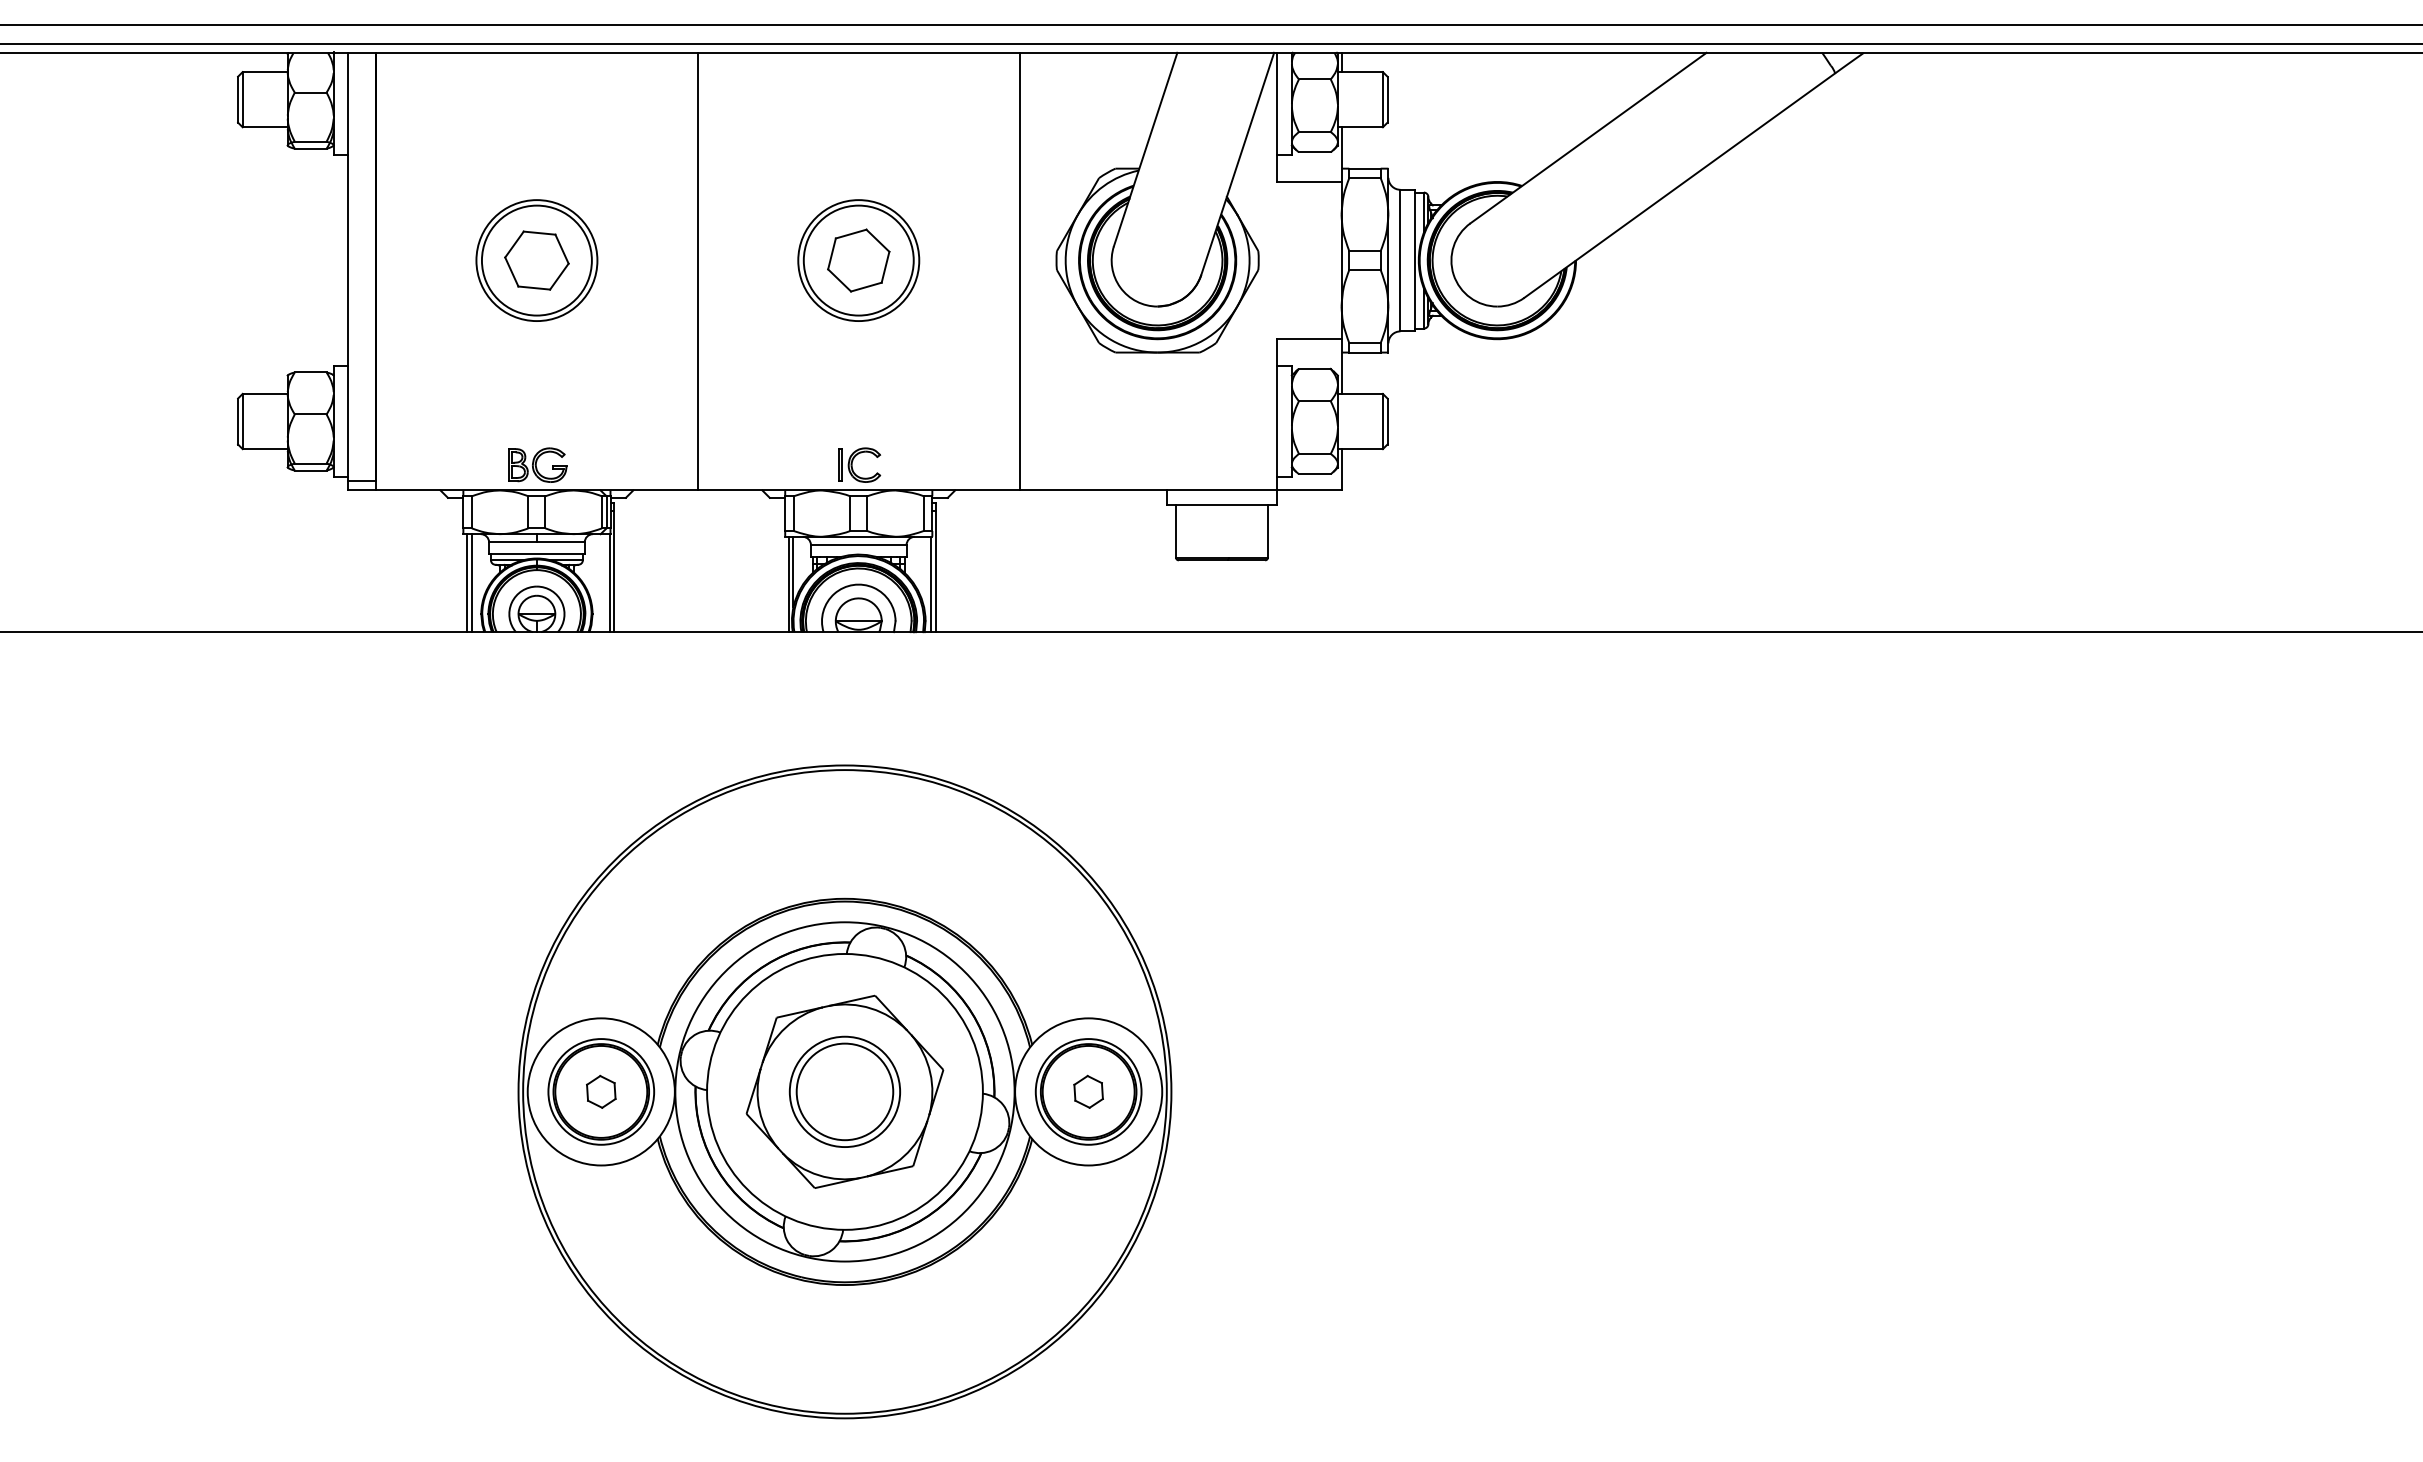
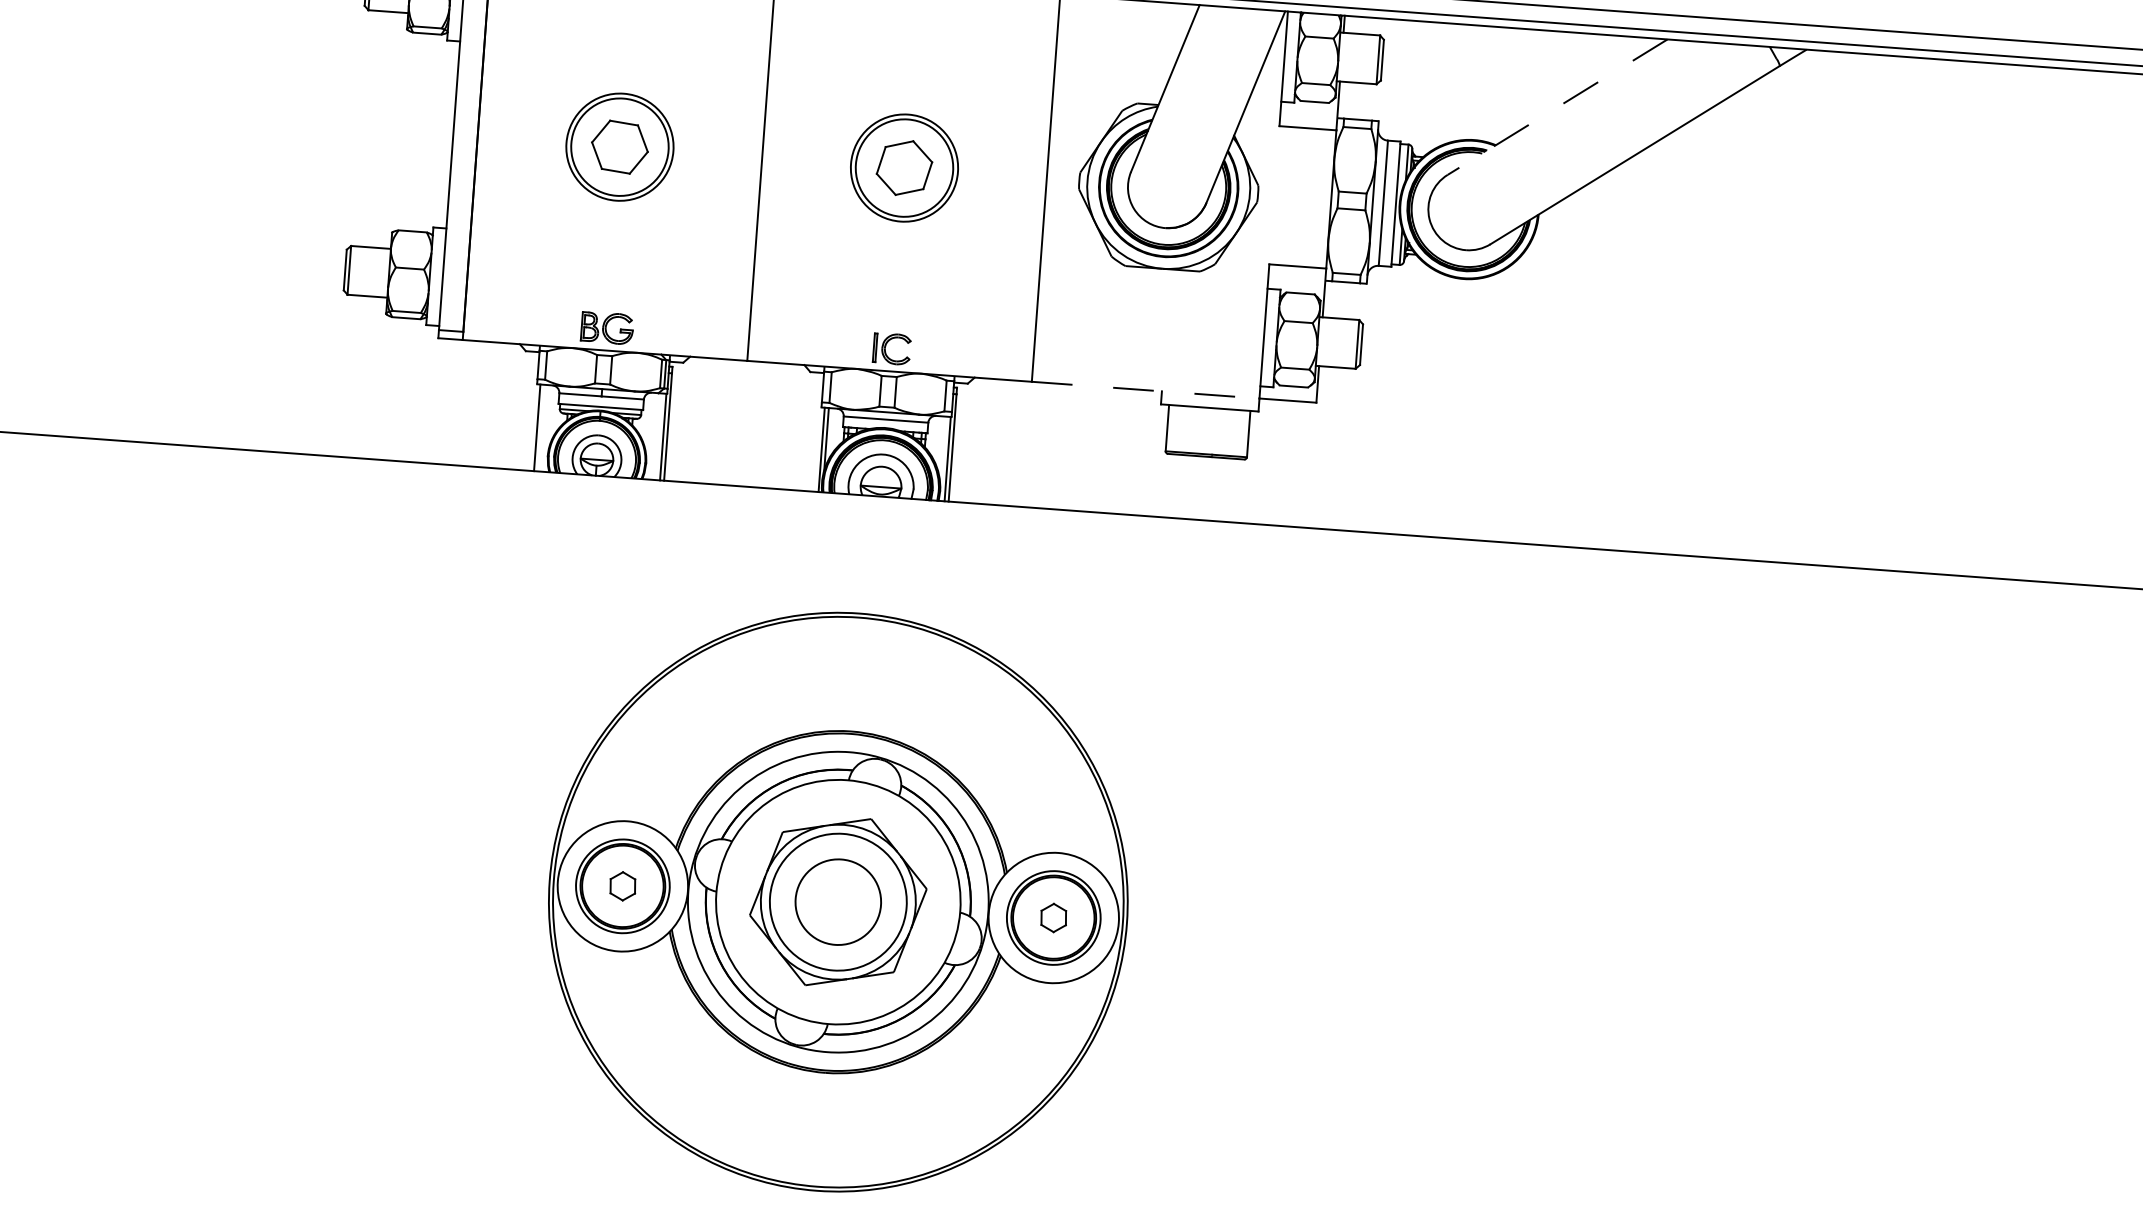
line: (1588, 138) -> (1557, 107), solid -> dashed
line: (1148, 490) -> (1145, 390), solid -> dashed
line: (471, 583) -> (541, 428), removed
circle: (844, 1091) -> (837, 901), size x1.4

